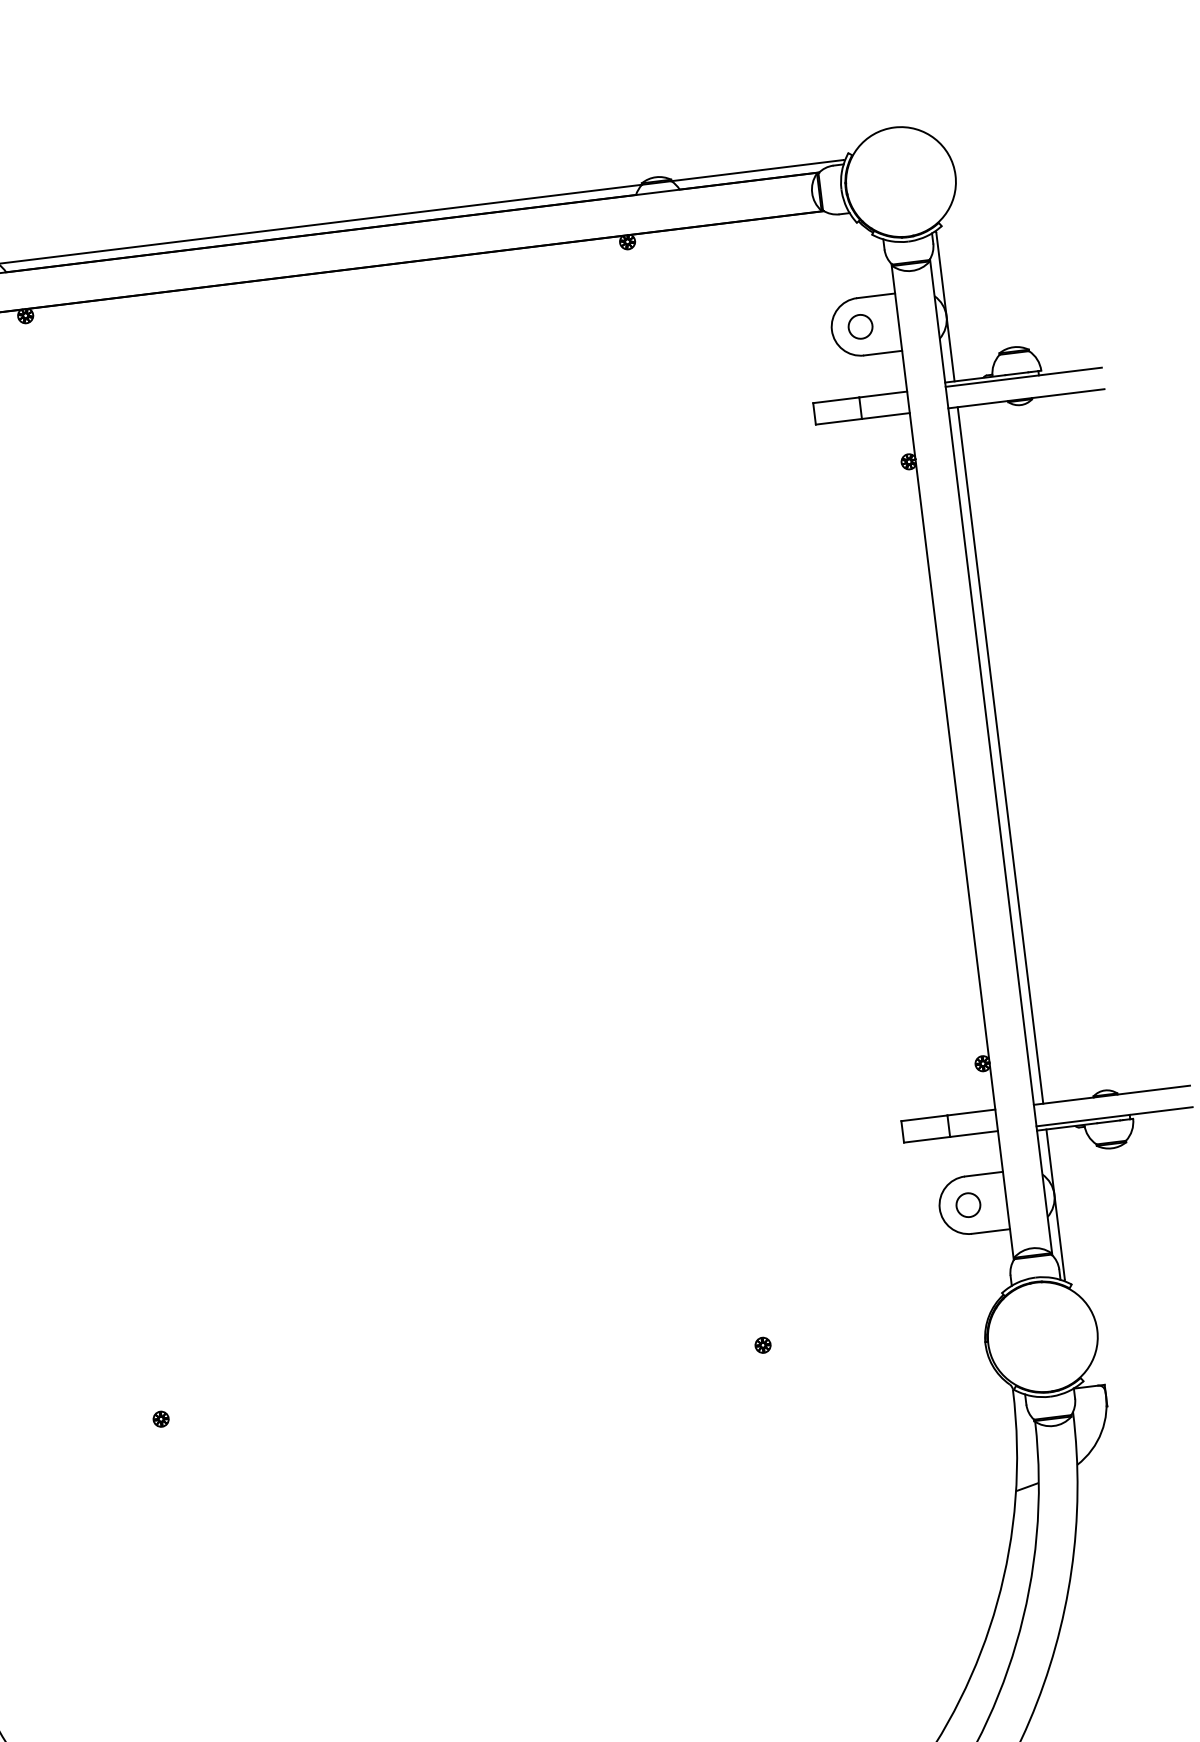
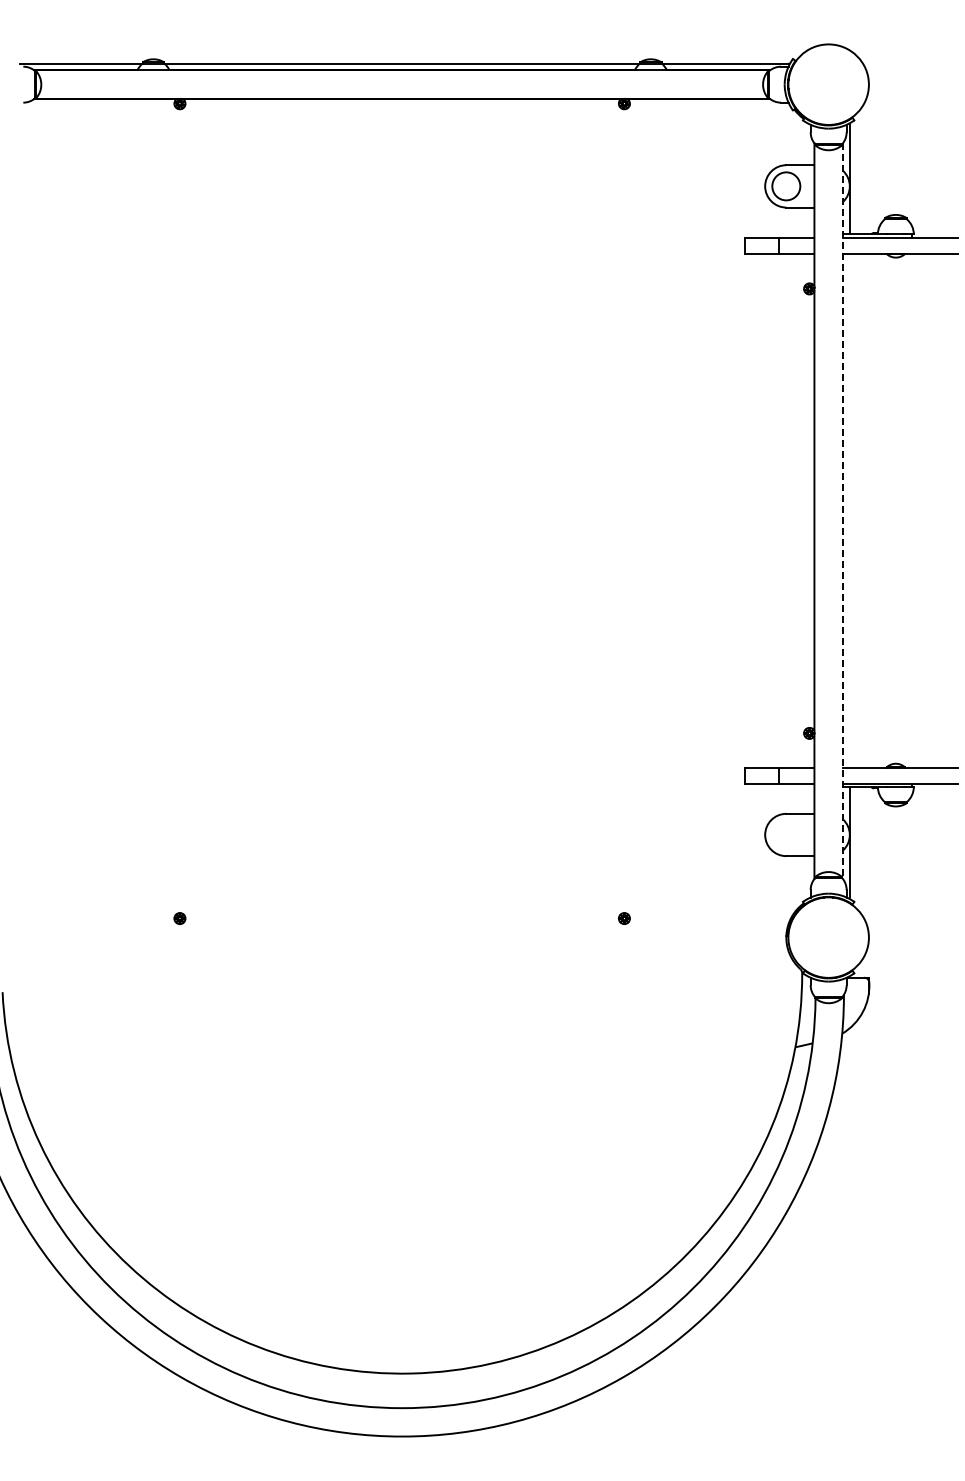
circle: (860, 326) -> (786, 186), size x1.6
line: (1000, 755) -> (849, 510), removed
line: (990, 757) -> (842, 511), solid -> dashed
circle: (967, 1204) -> (785, 834), removed

